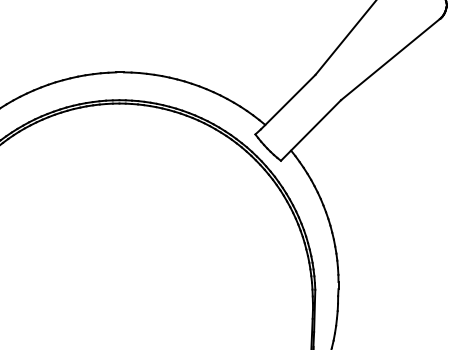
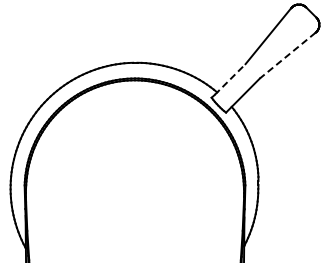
line: (389, 59) -> (287, 55), solid -> dashed
line: (288, 102) -> (230, 79), solid -> dashed

